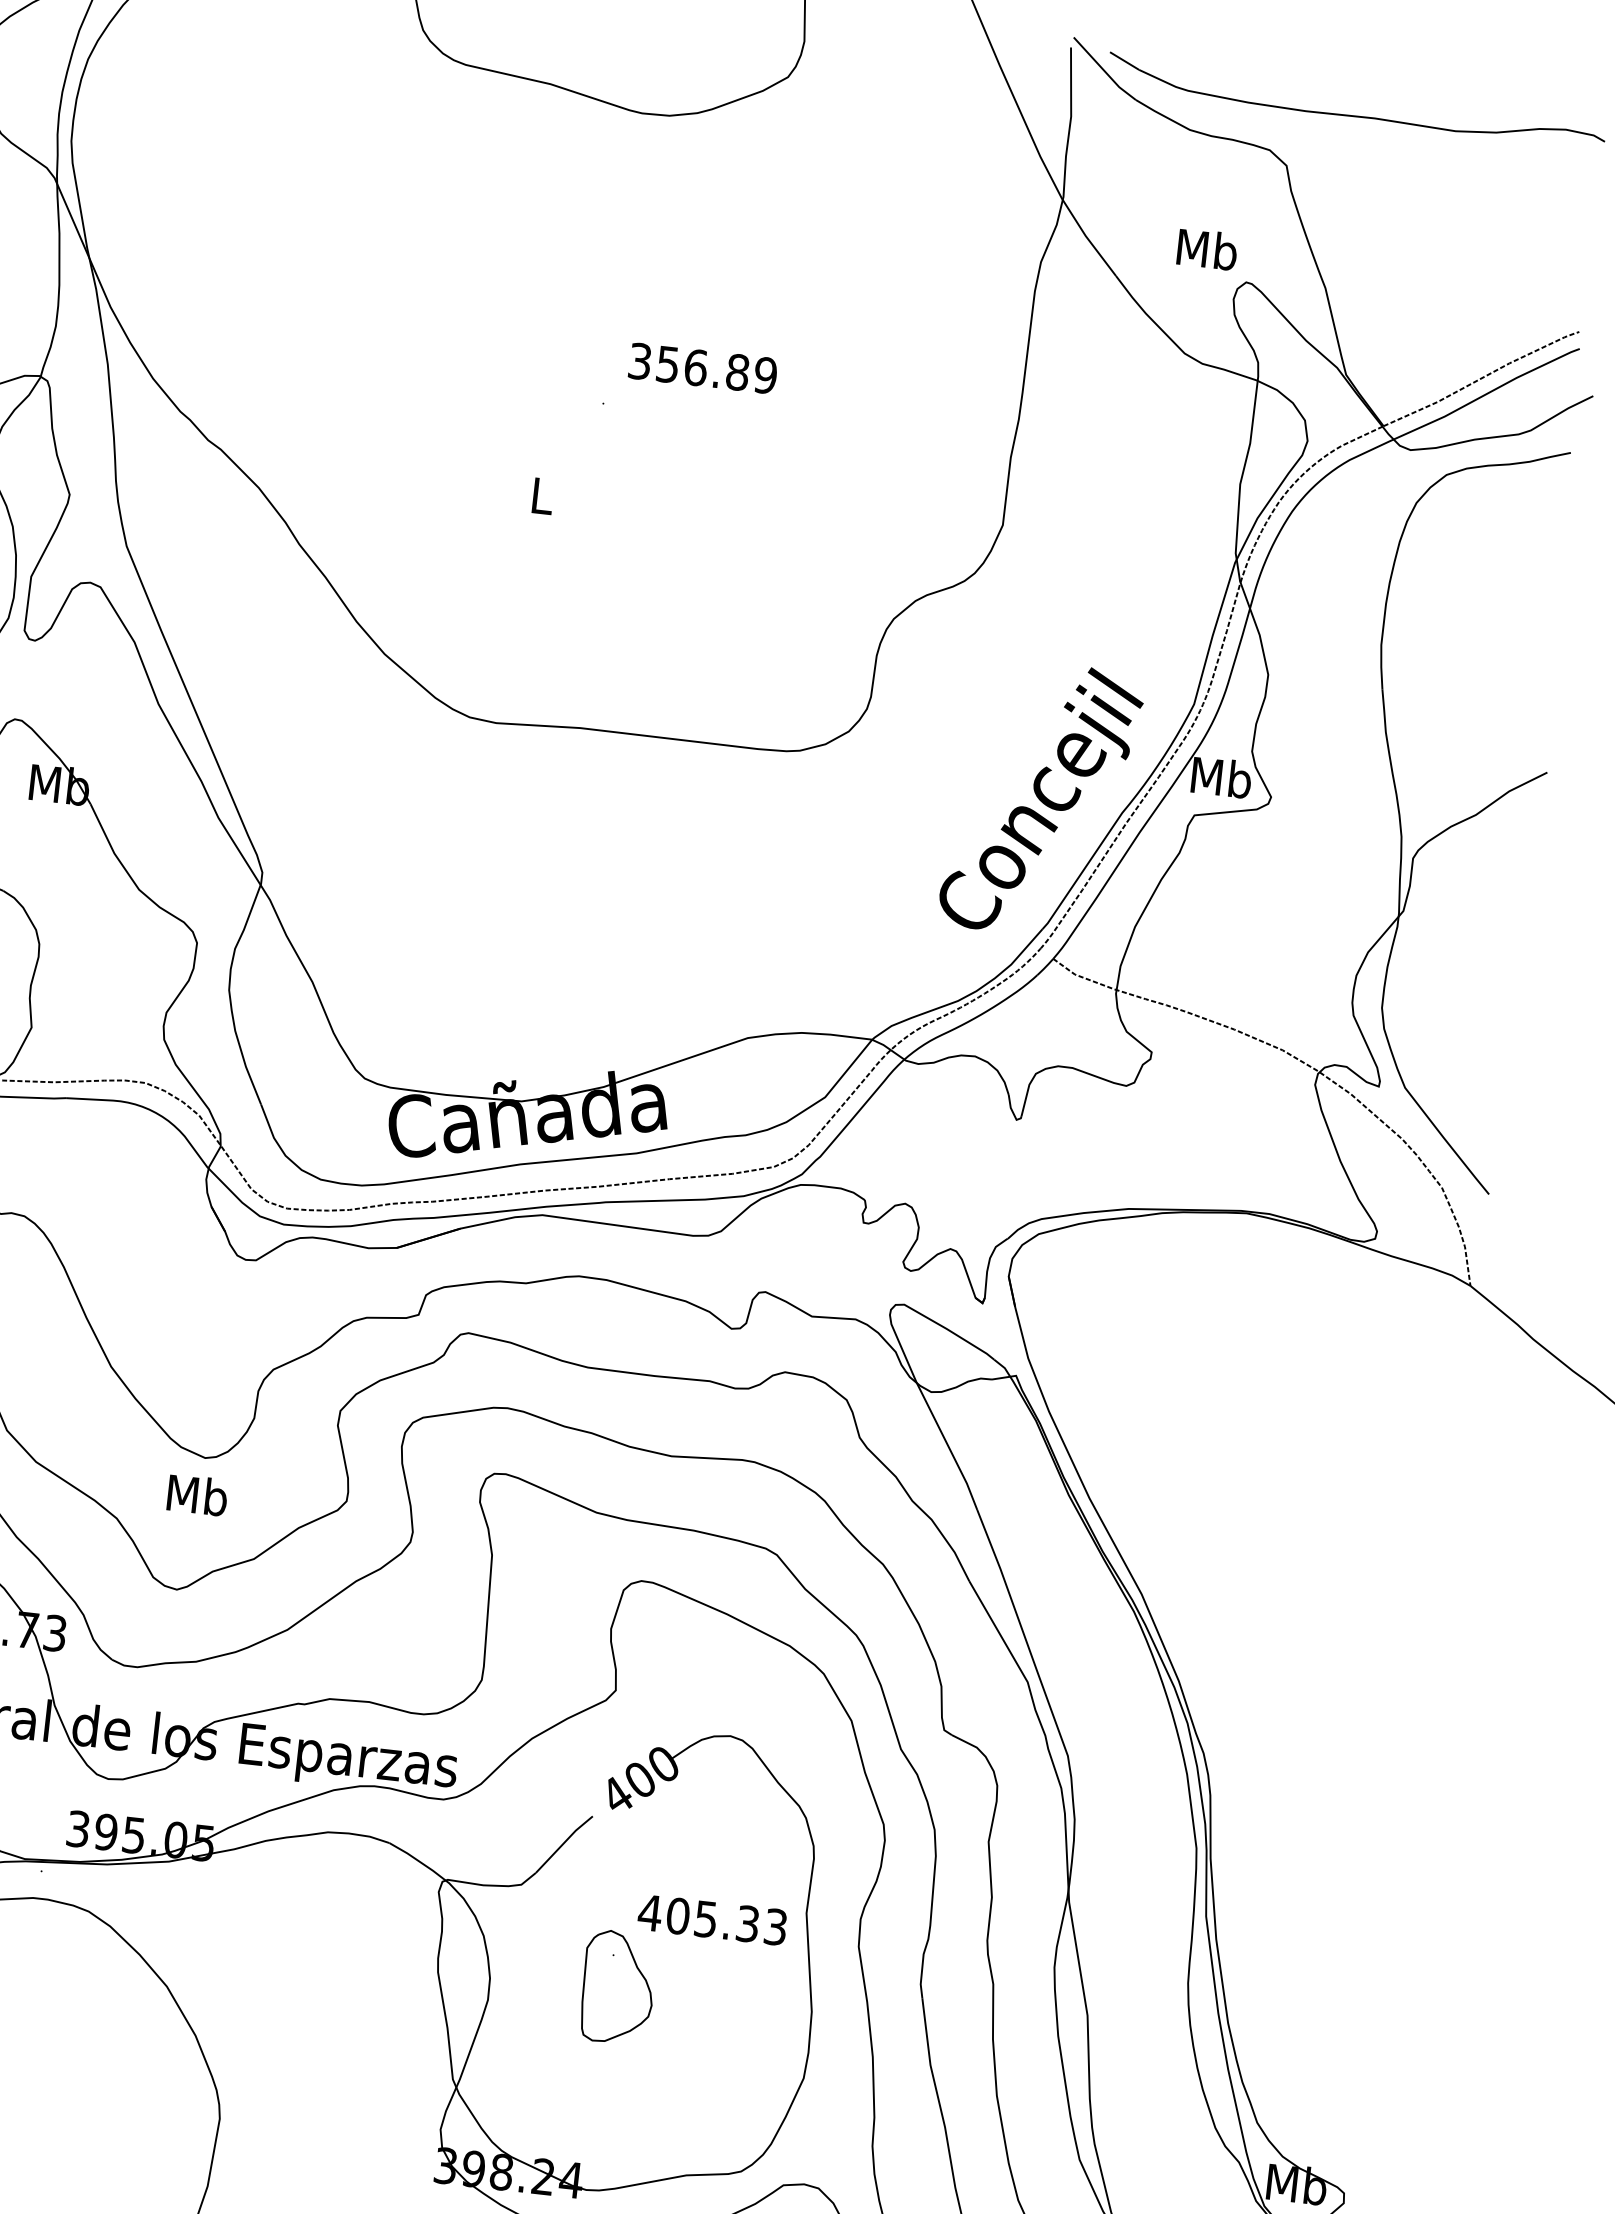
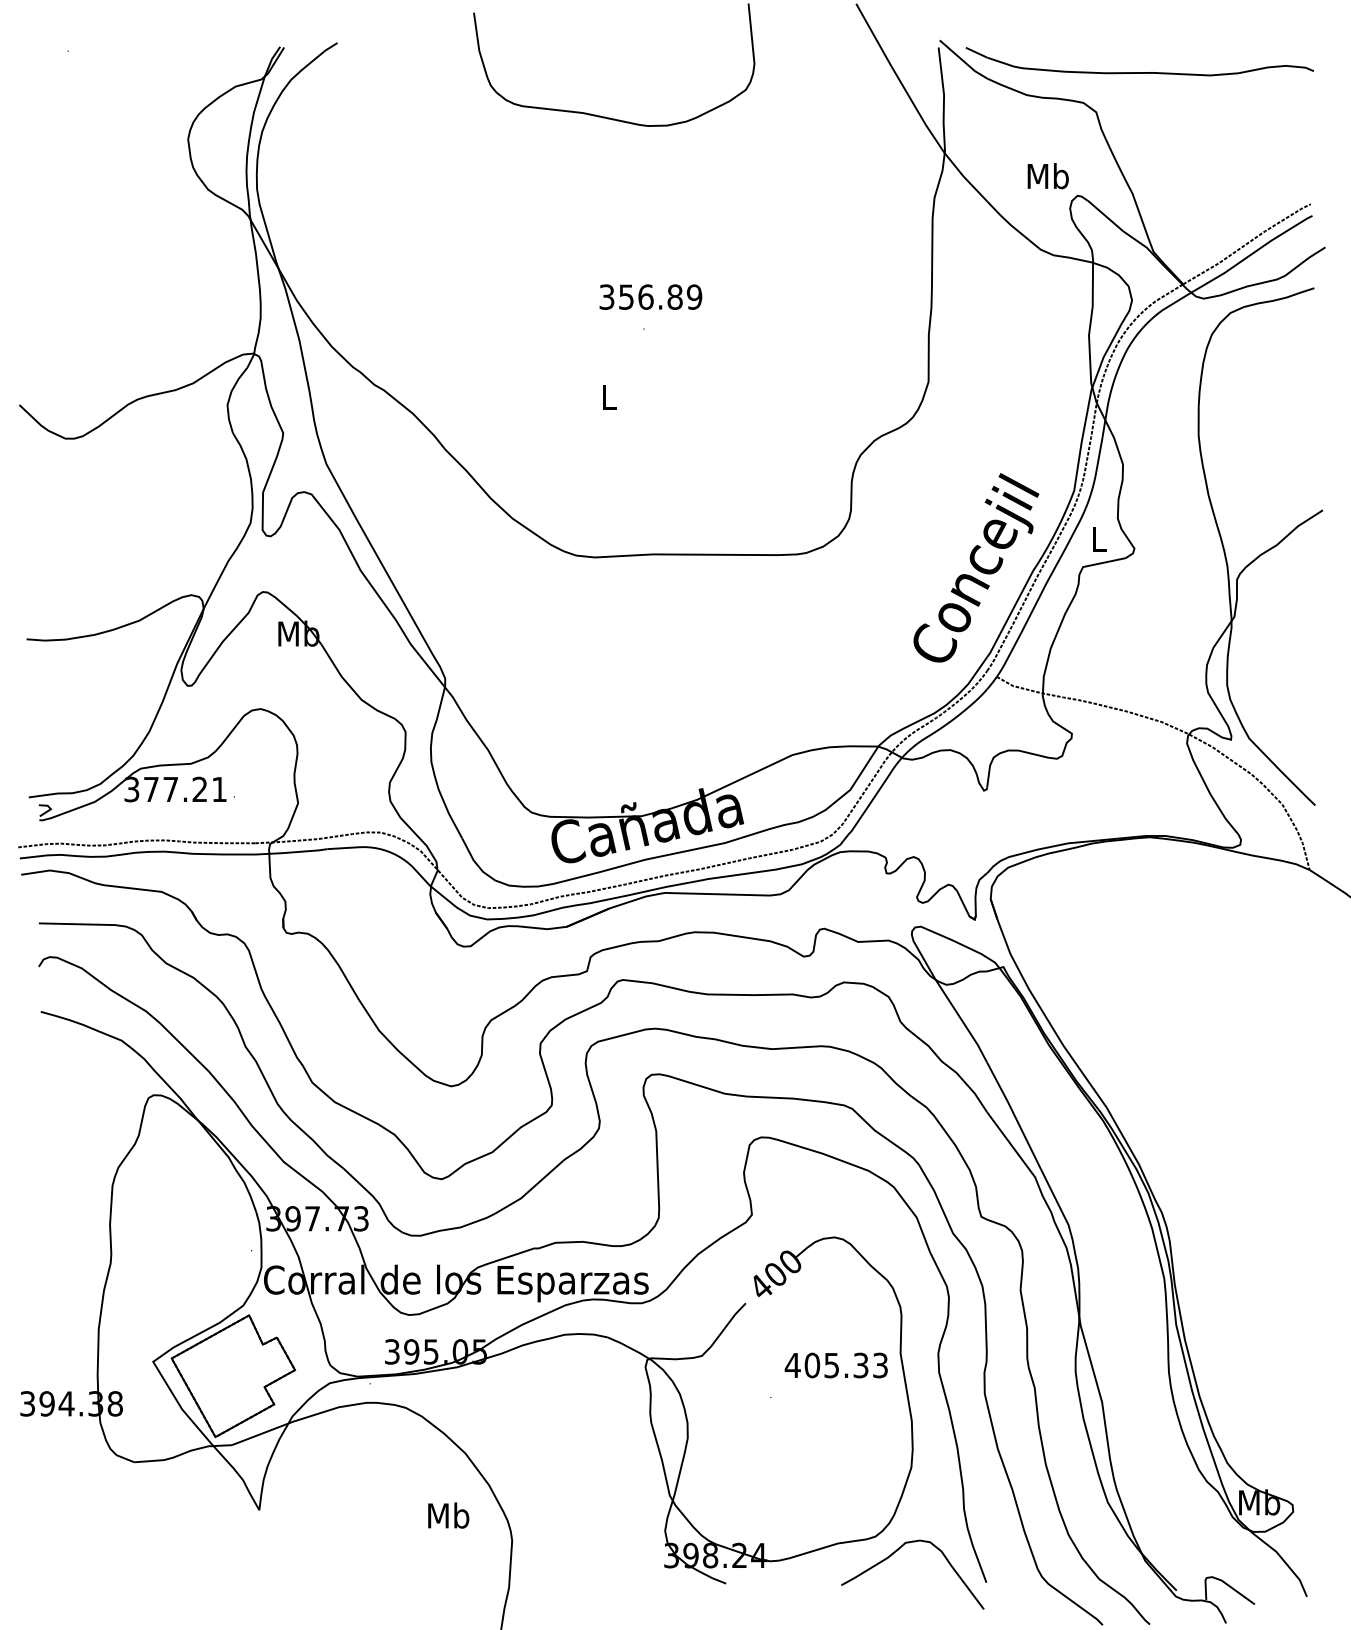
text: (702, 367) -> (650, 296), moved
text: (1221, 776) -> (1098, 538), Mb -> L
text: (197, 1495) -> (448, 1515), moved
part: (618, 1986) -> (776, 1418), removed

